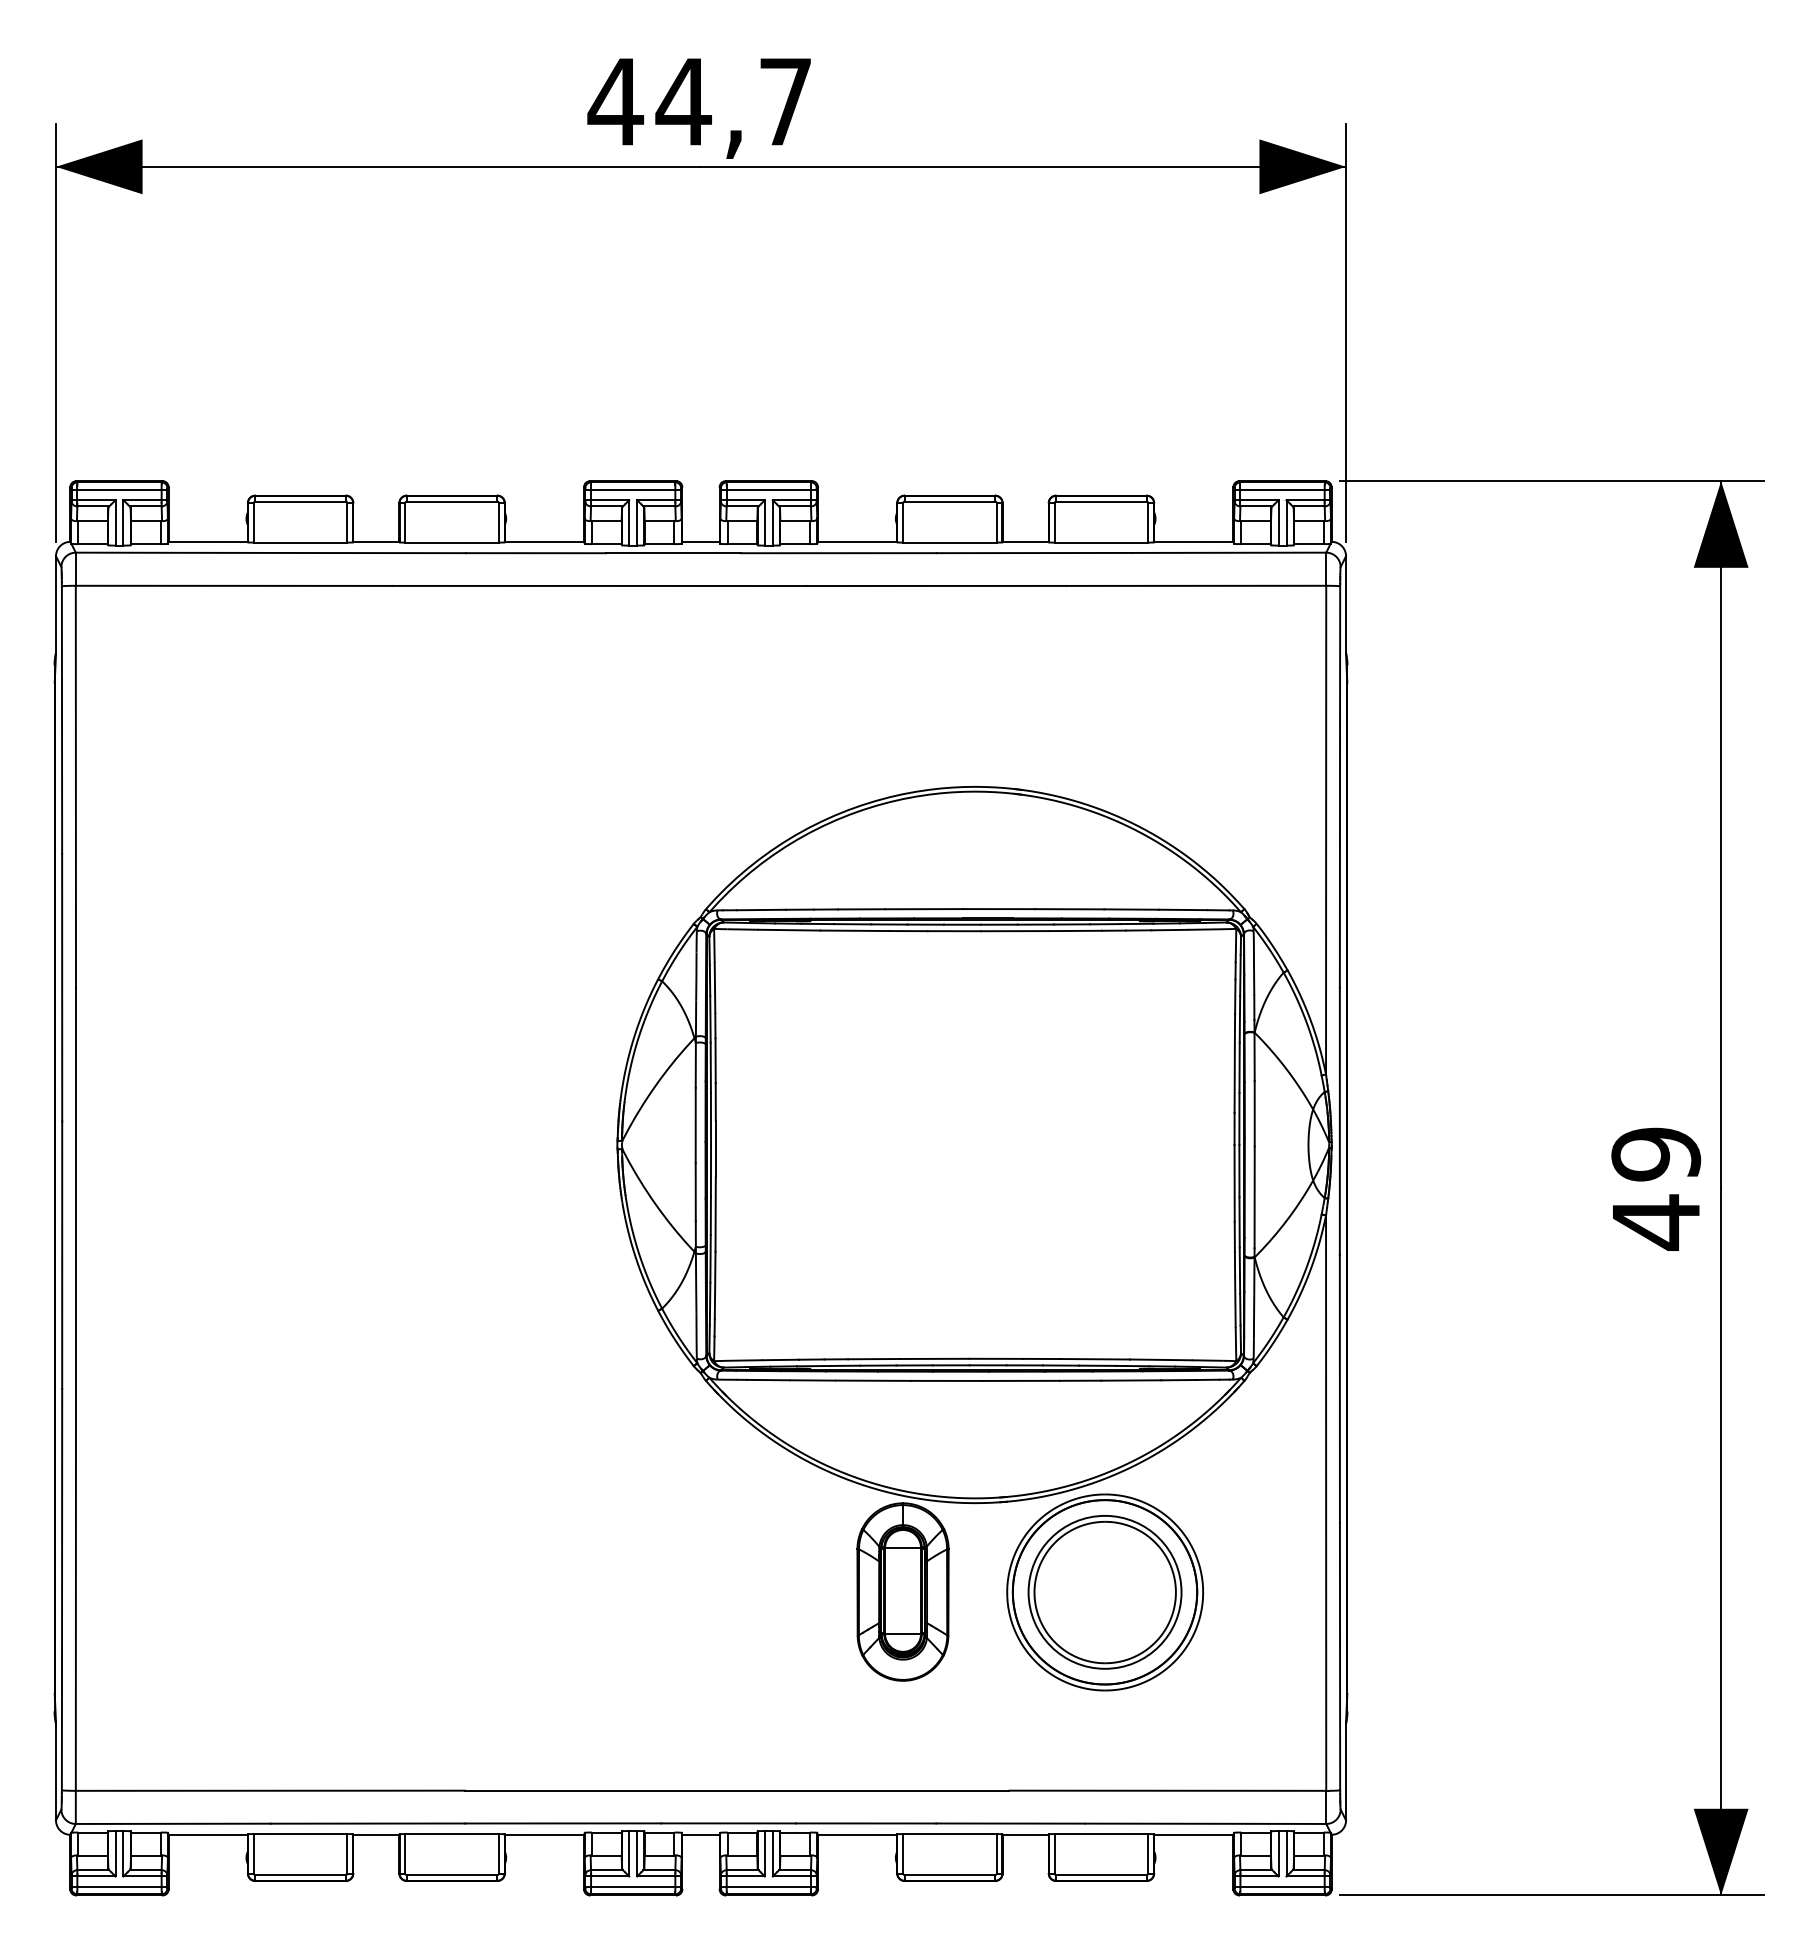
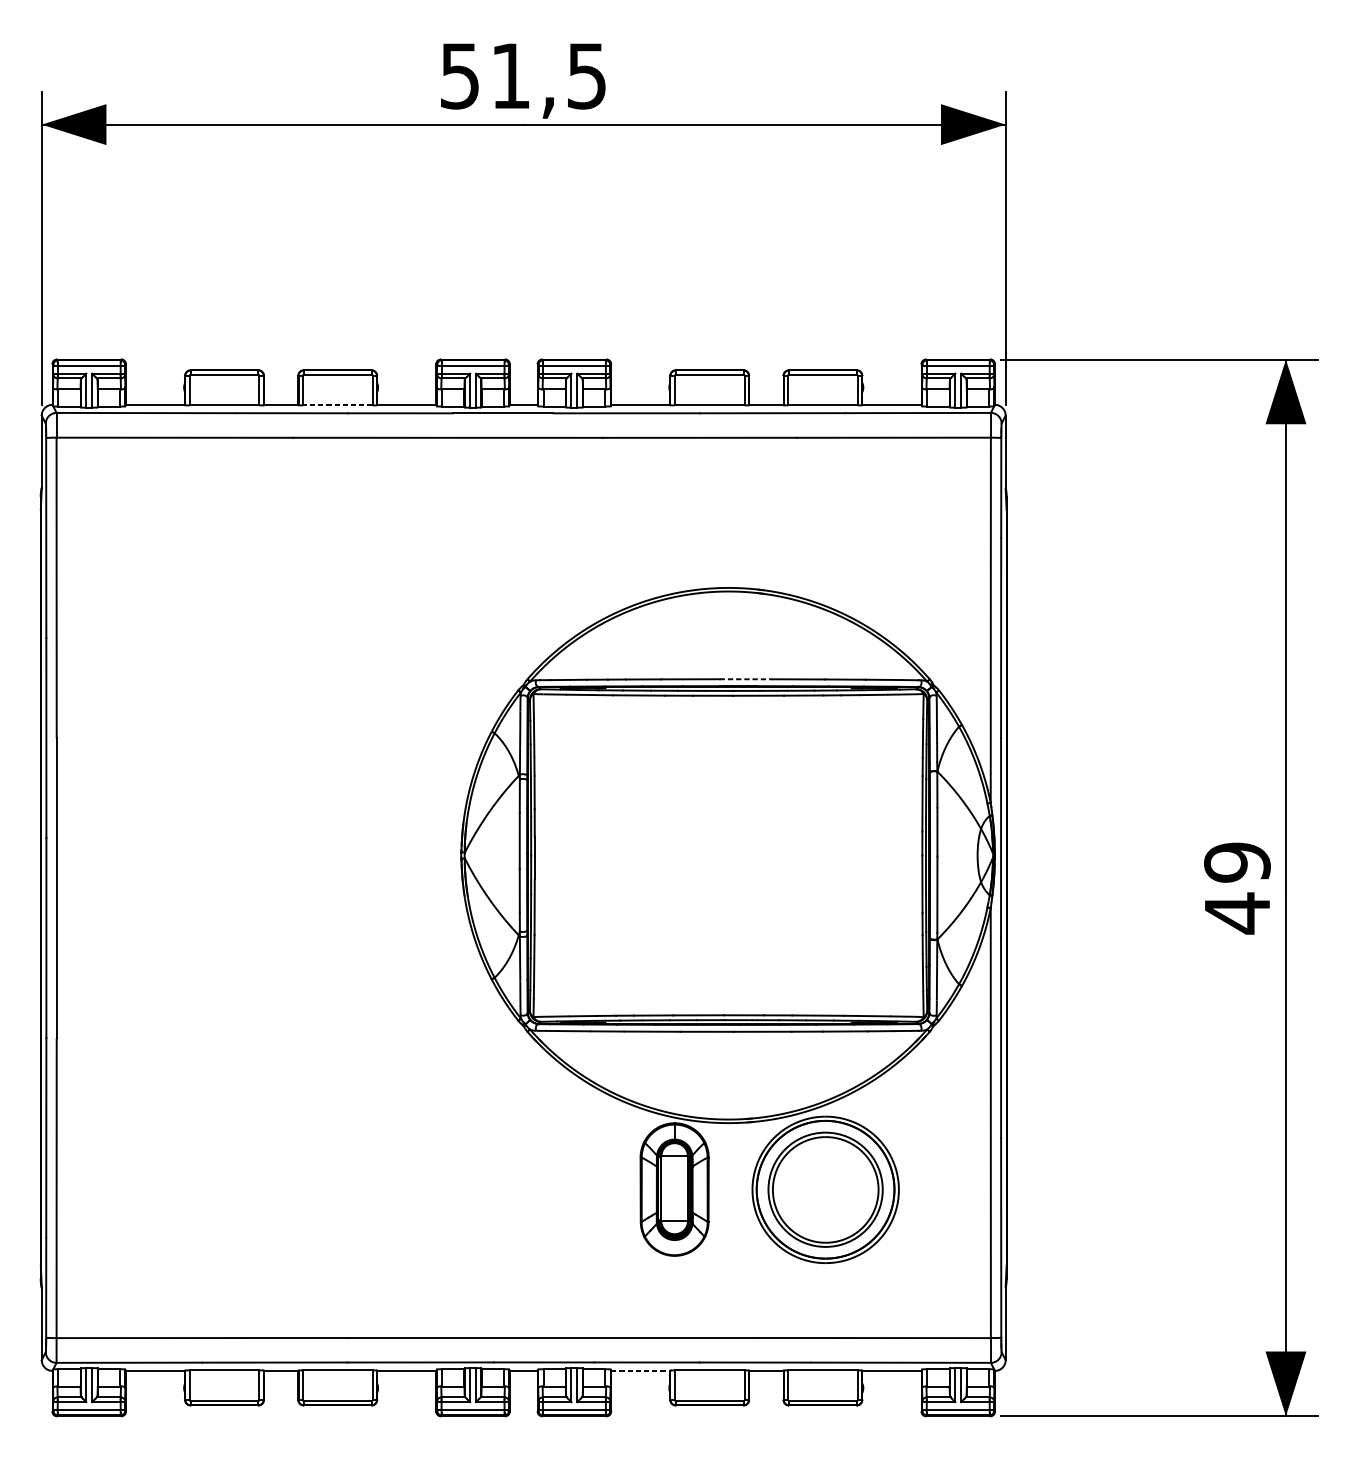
text: (698, 102) -> (521, 76), 44,7 -> 51,5
line: (452, 542) -> (338, 405), solid -> dashed
line: (999, 909) -> (746, 679), solid -> dashed
line: (857, 1834) -> (640, 1370), solid -> dashed

